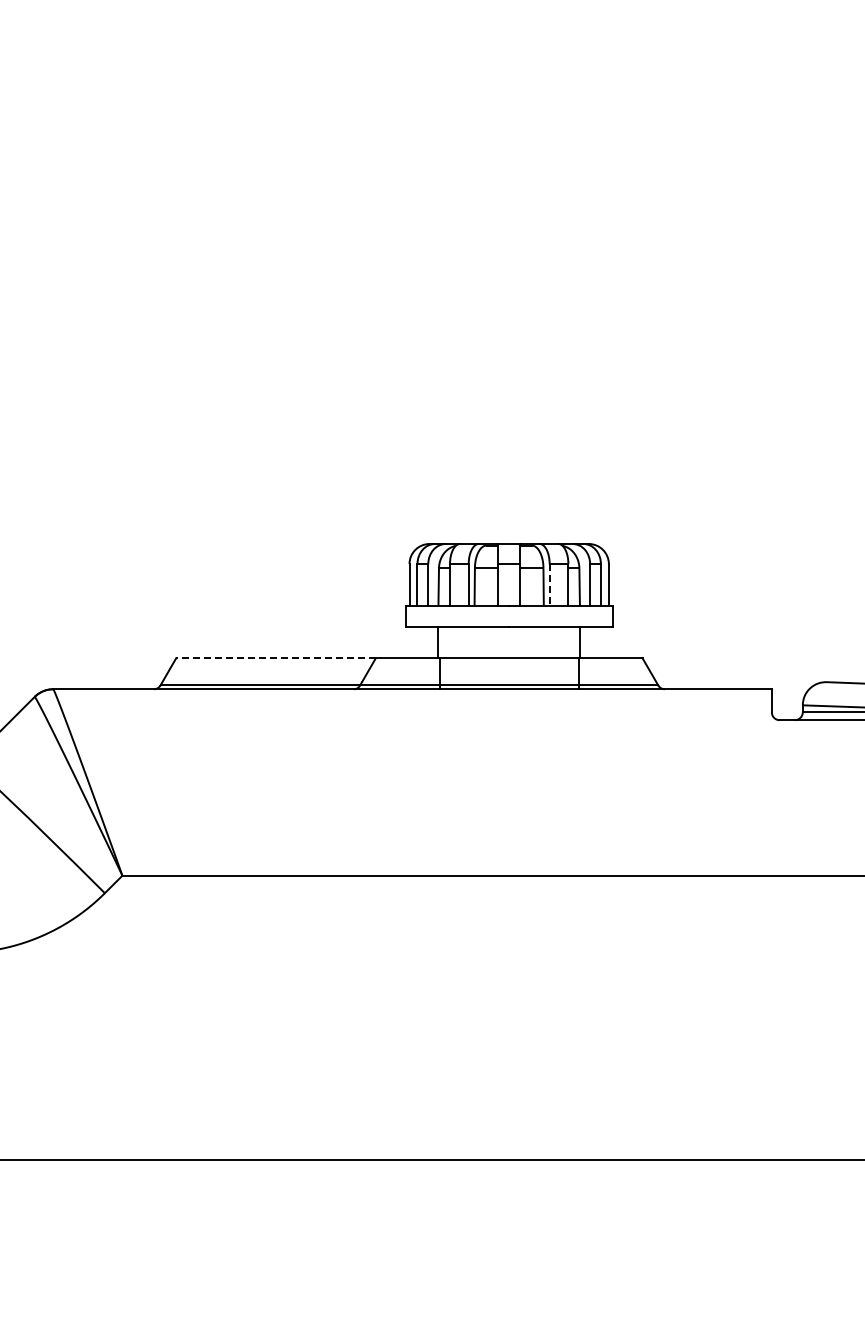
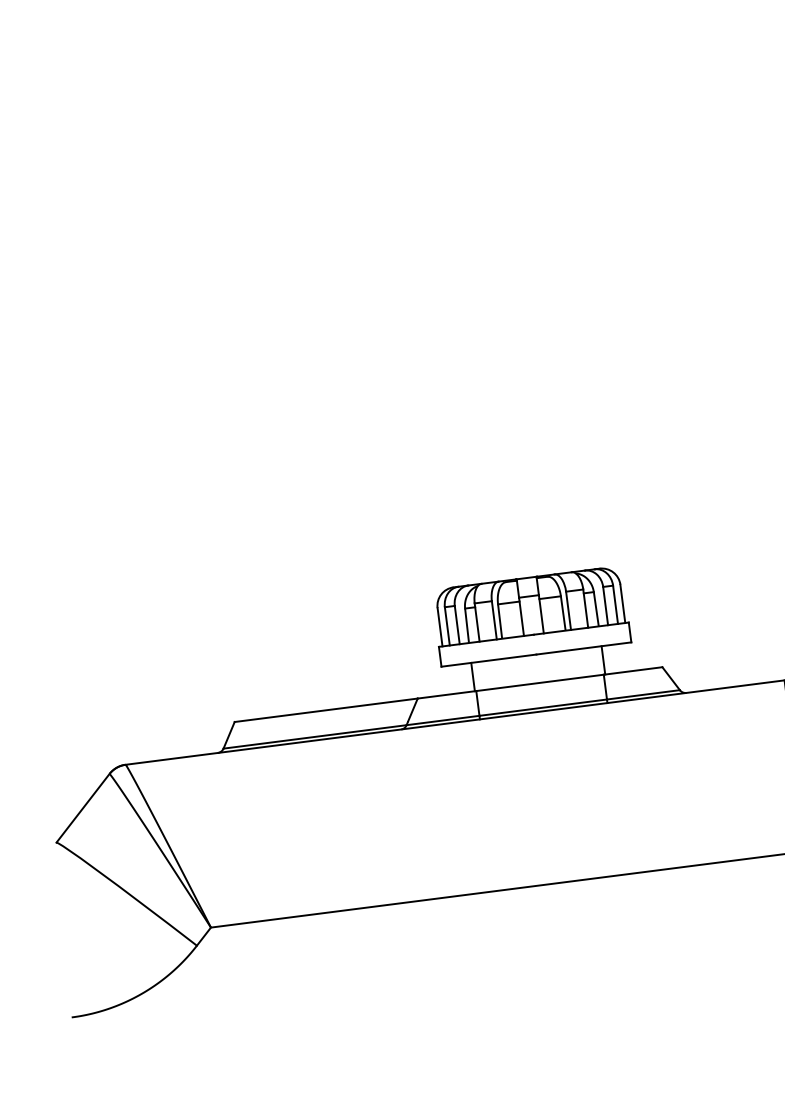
line: (549, 584) -> (568, 610), dashed -> solid
line: (275, 658) -> (325, 710), dashed -> solid

